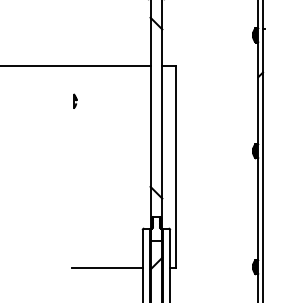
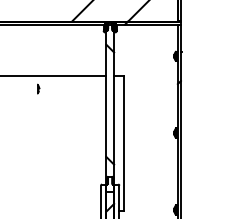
part: (75, 100) -> (38, 88), moved
line: (107, 267) -> (77, 210), removed

